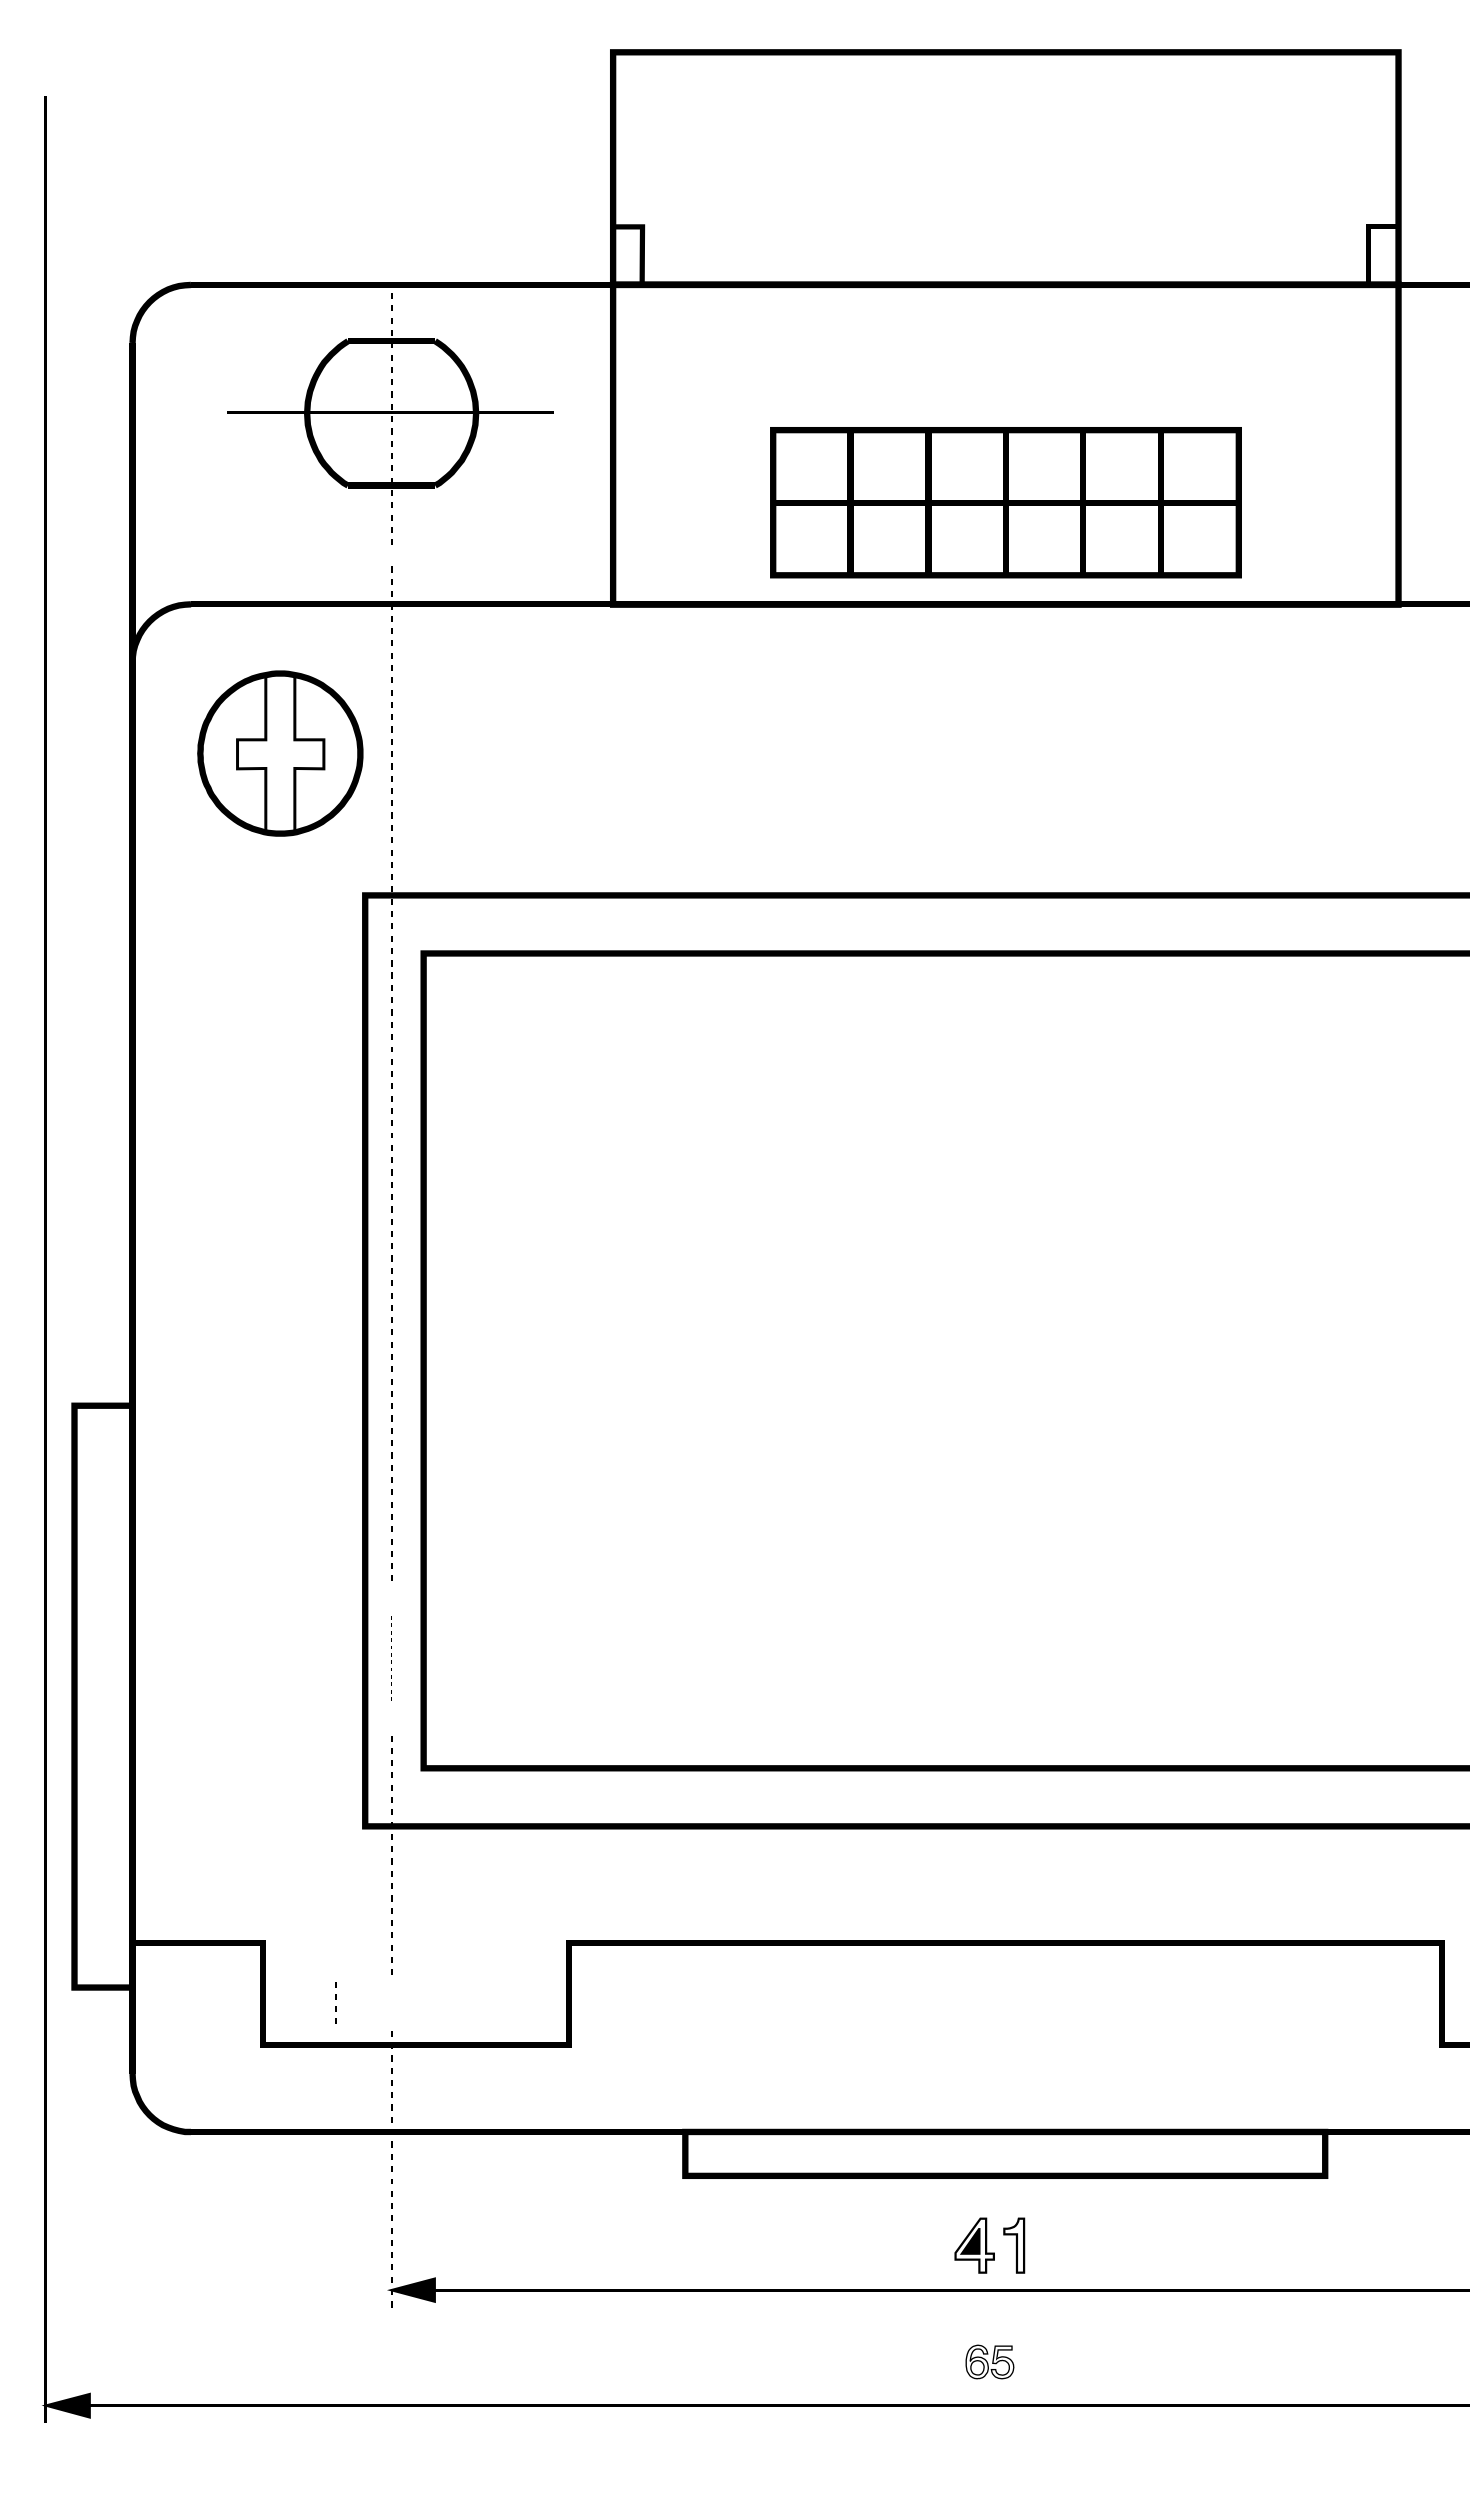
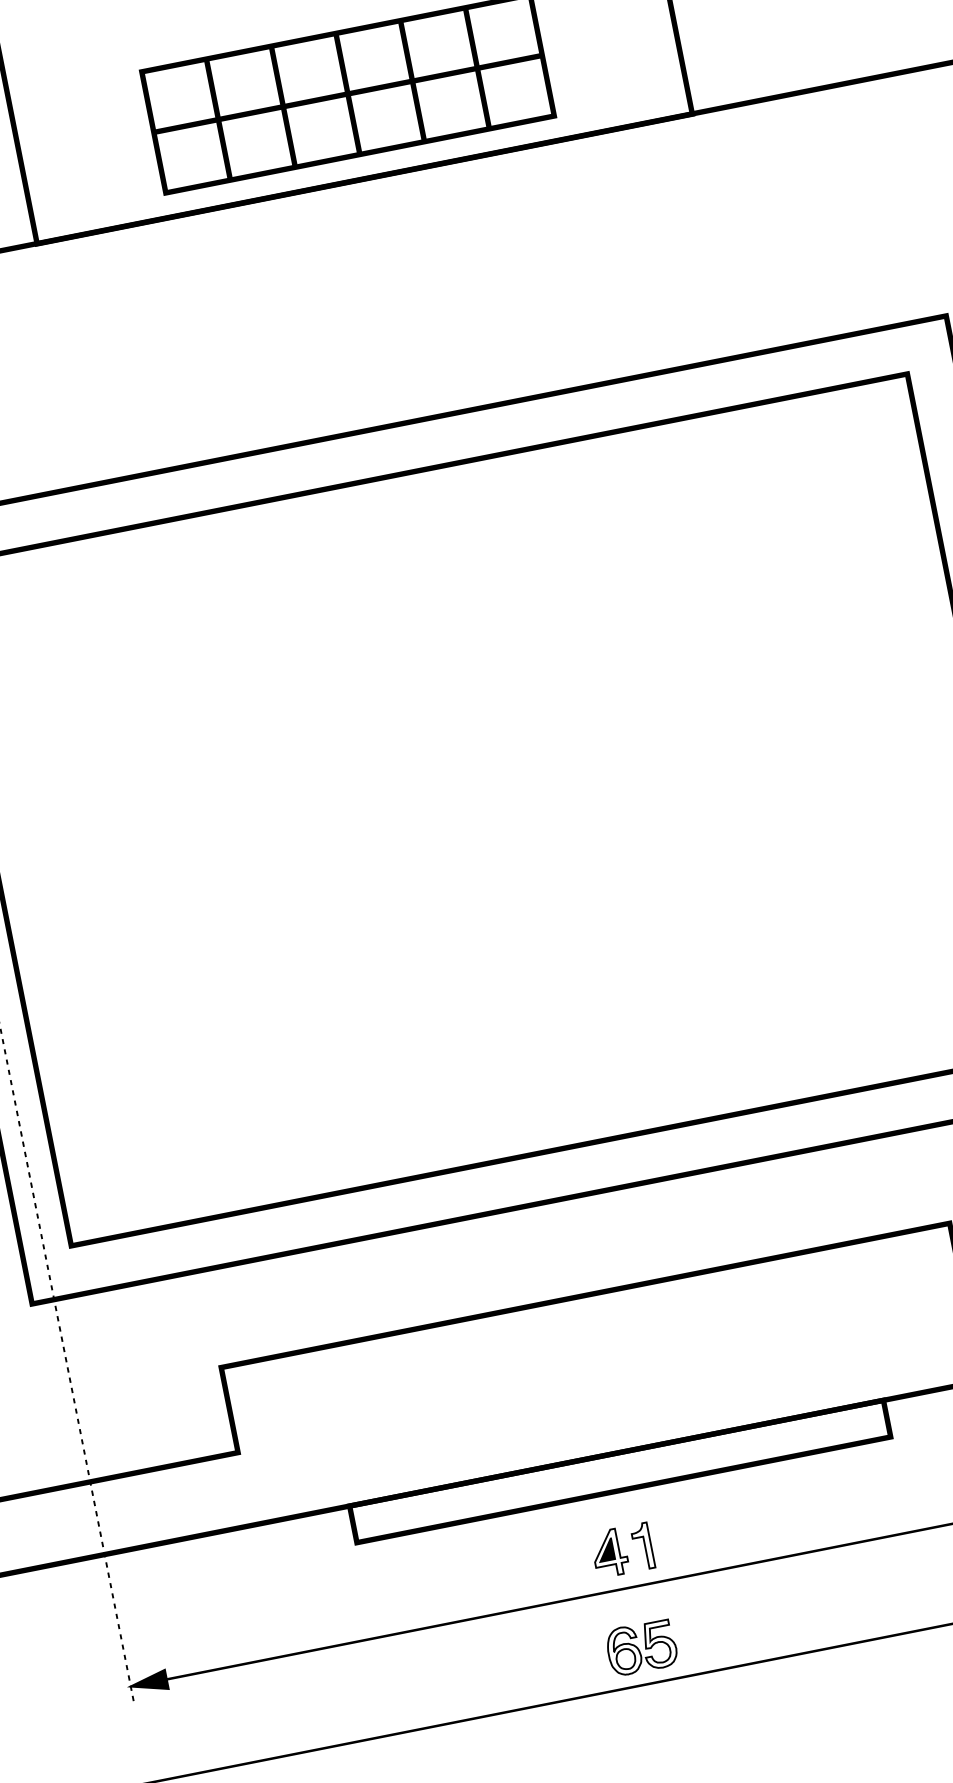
part: (391, 1658) -> (26, 1159), size x1.67
part: (335, 2002) -> (83, 1446), moved
part: (989, 2361) -> (641, 1647), size x1.67

